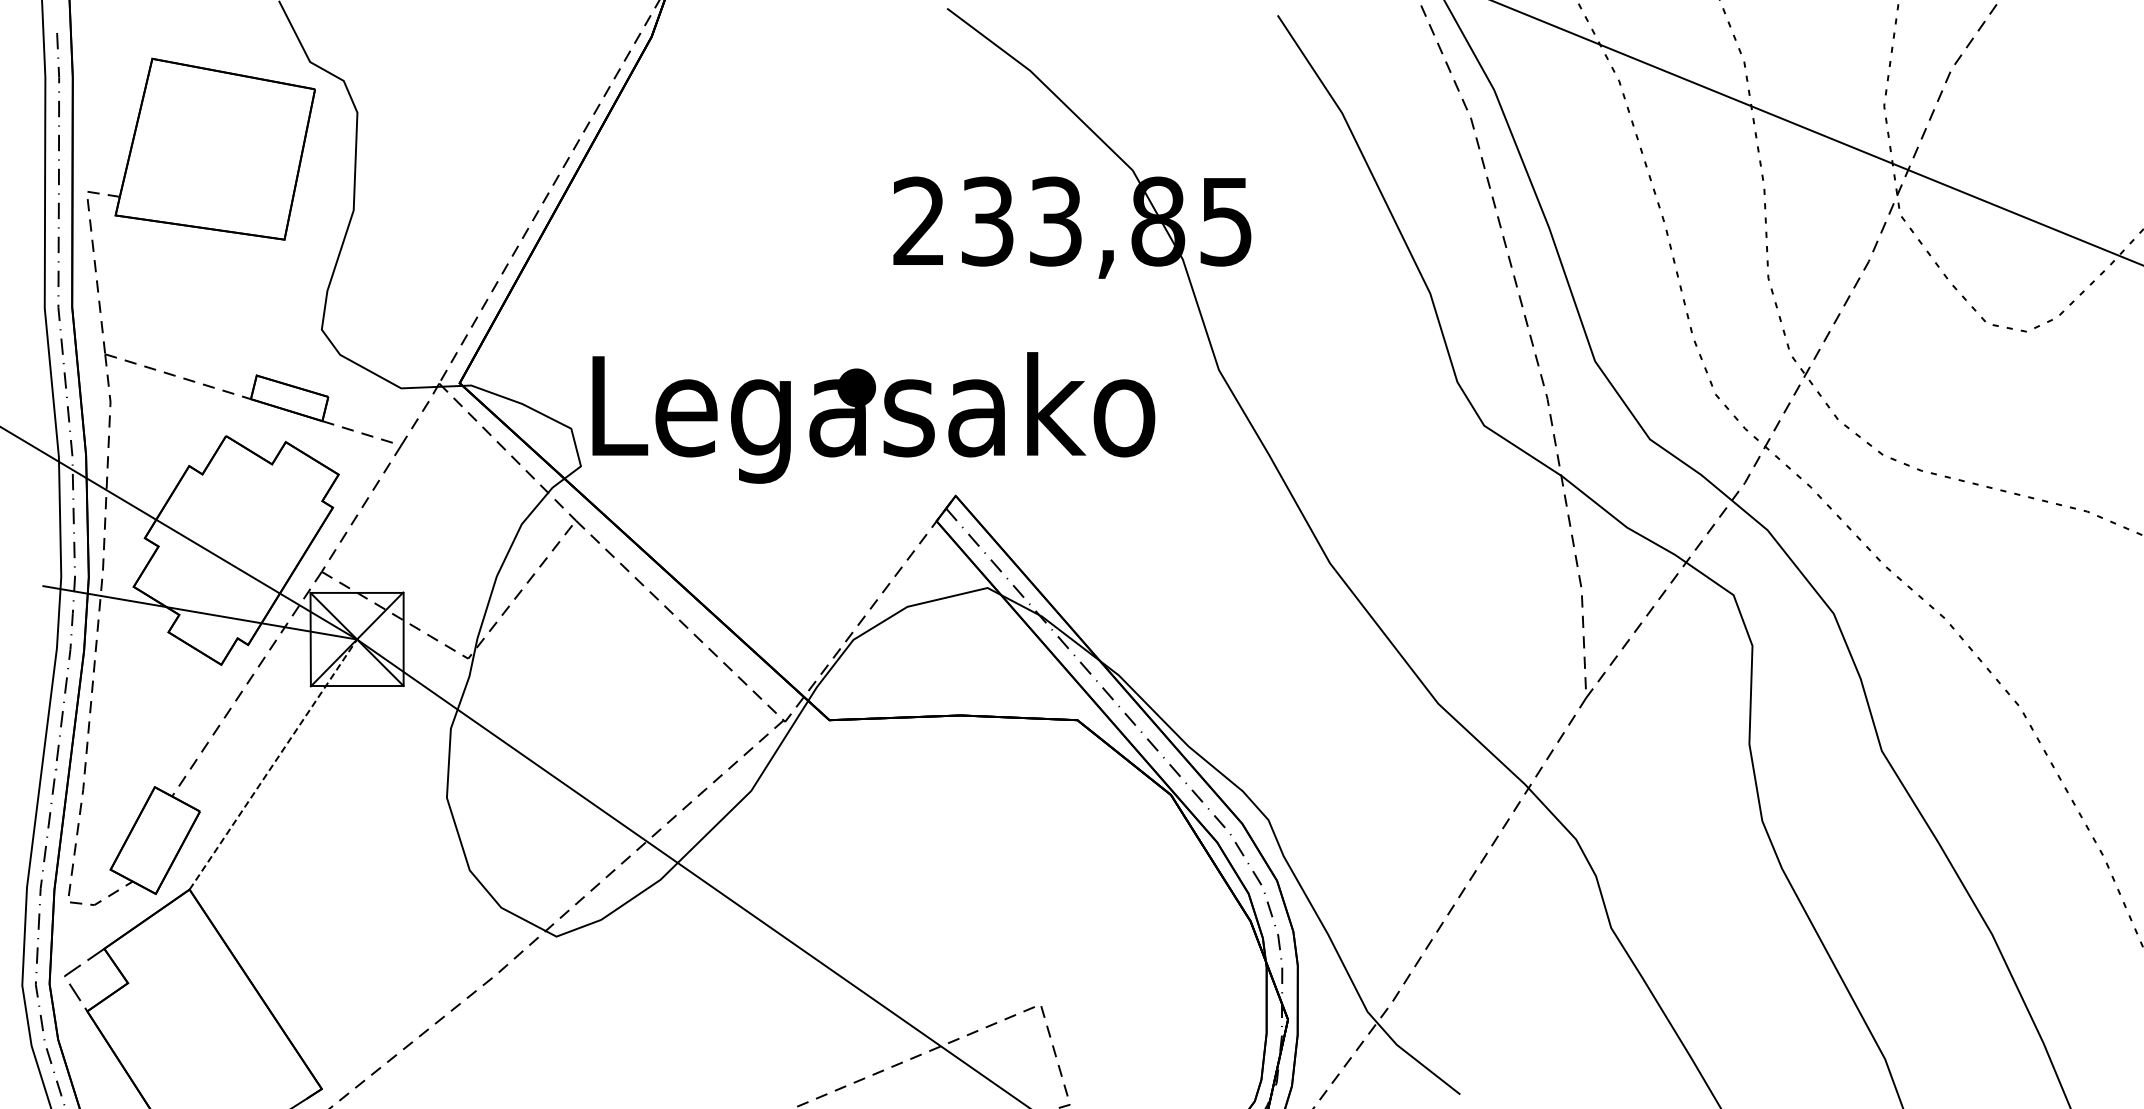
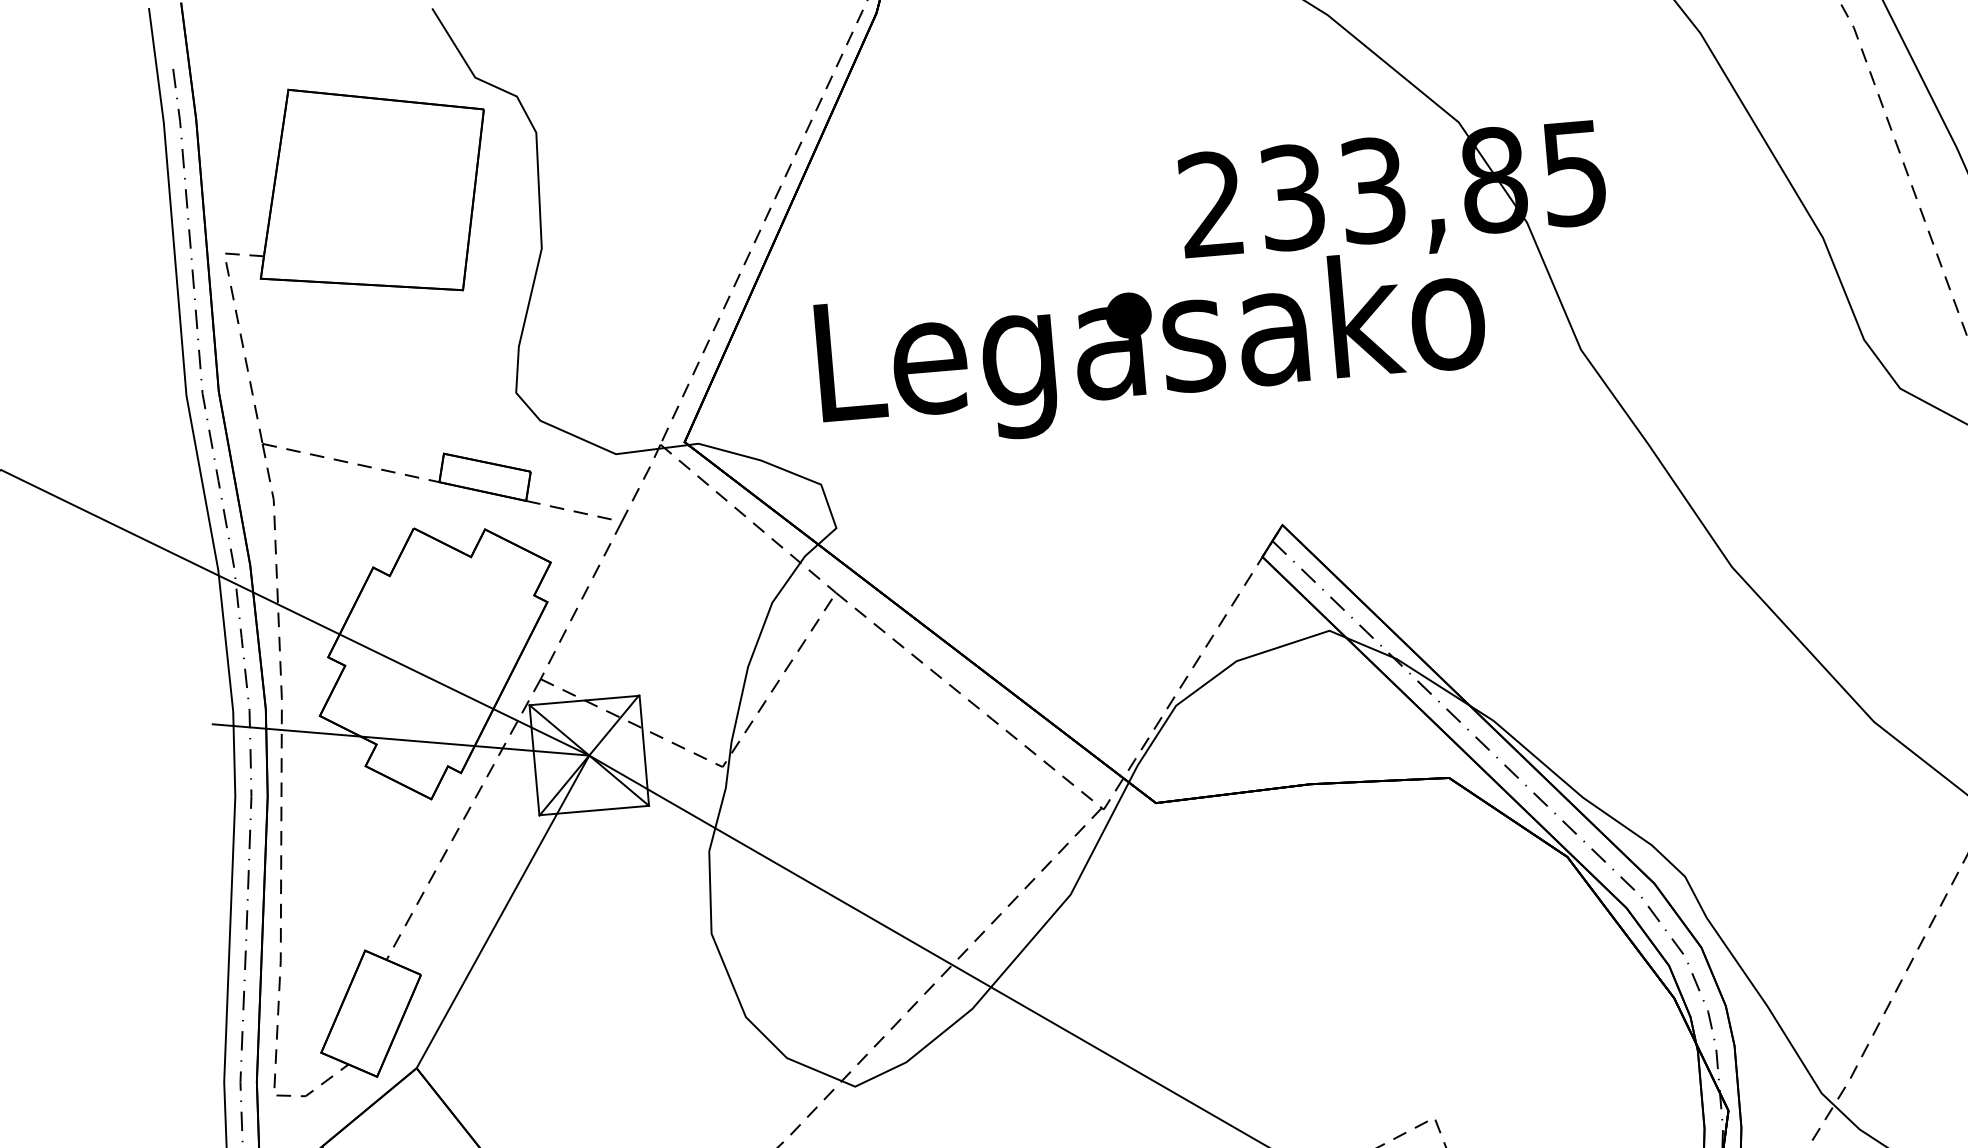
text: (873, 417) -> (1151, 348), moved
line: (273, 764) -> (503, 911), dashed -> solid

